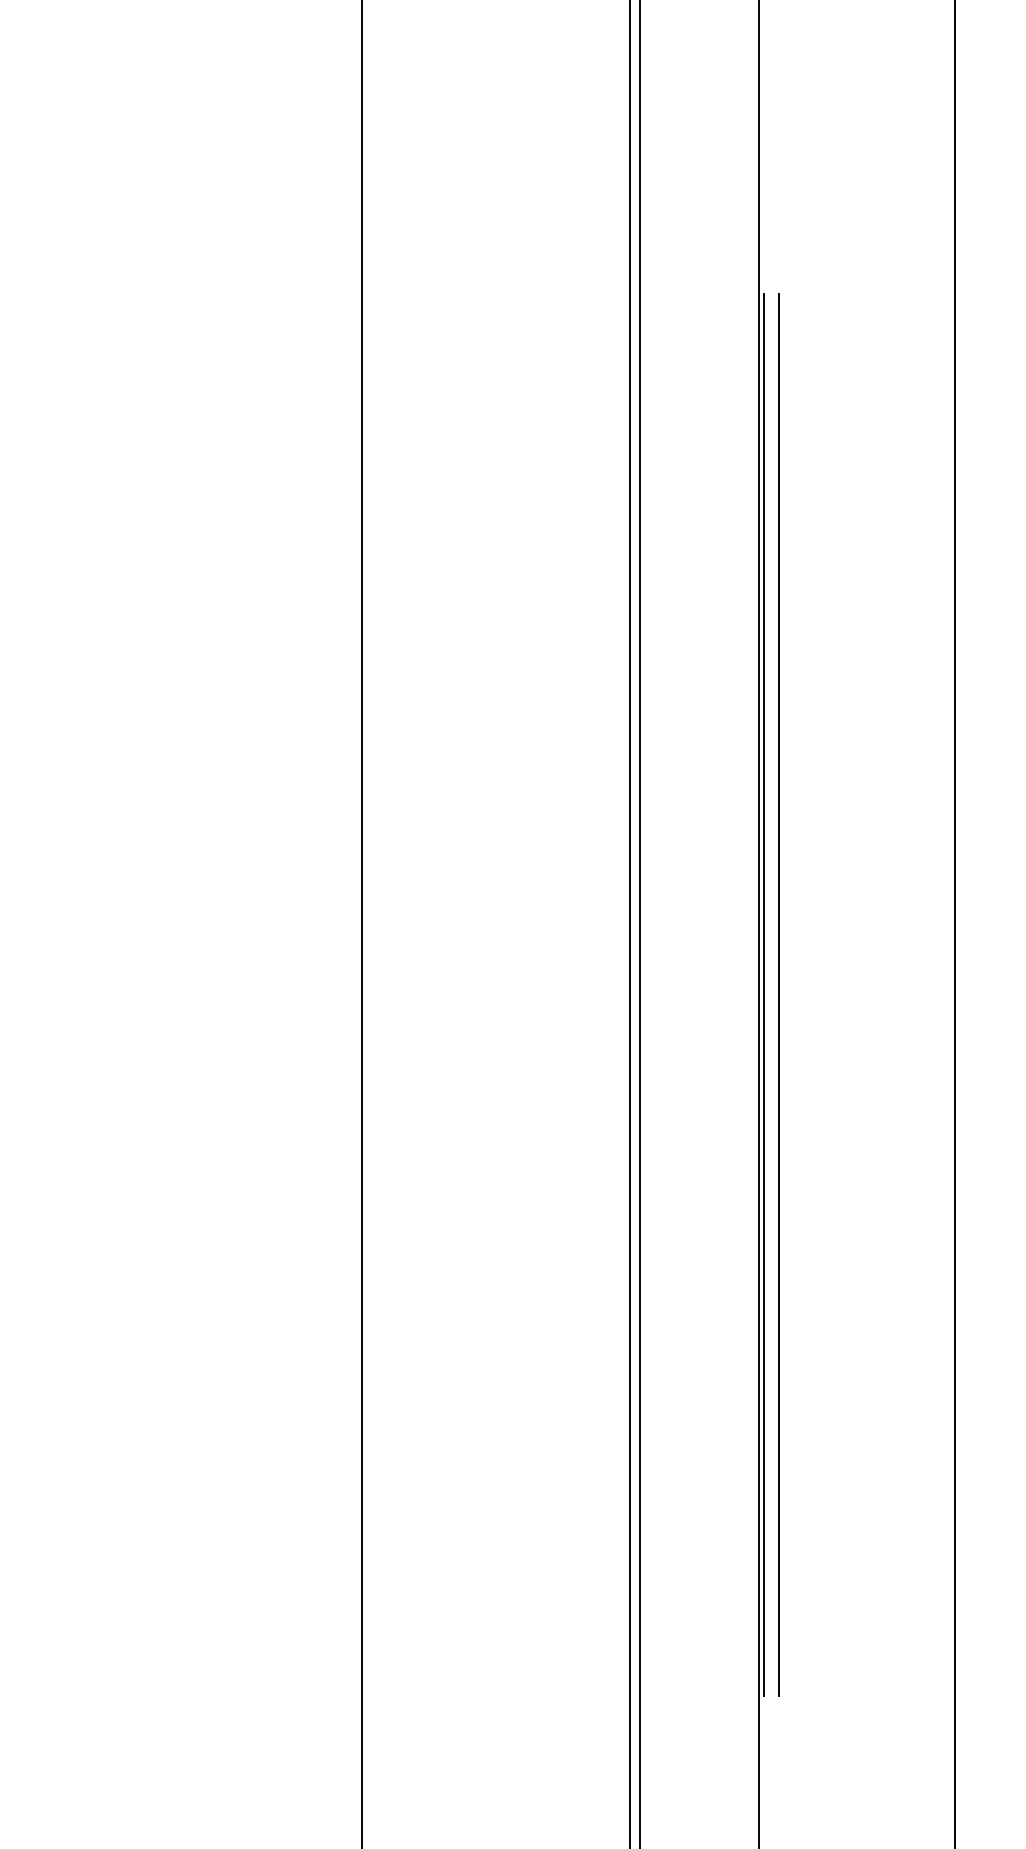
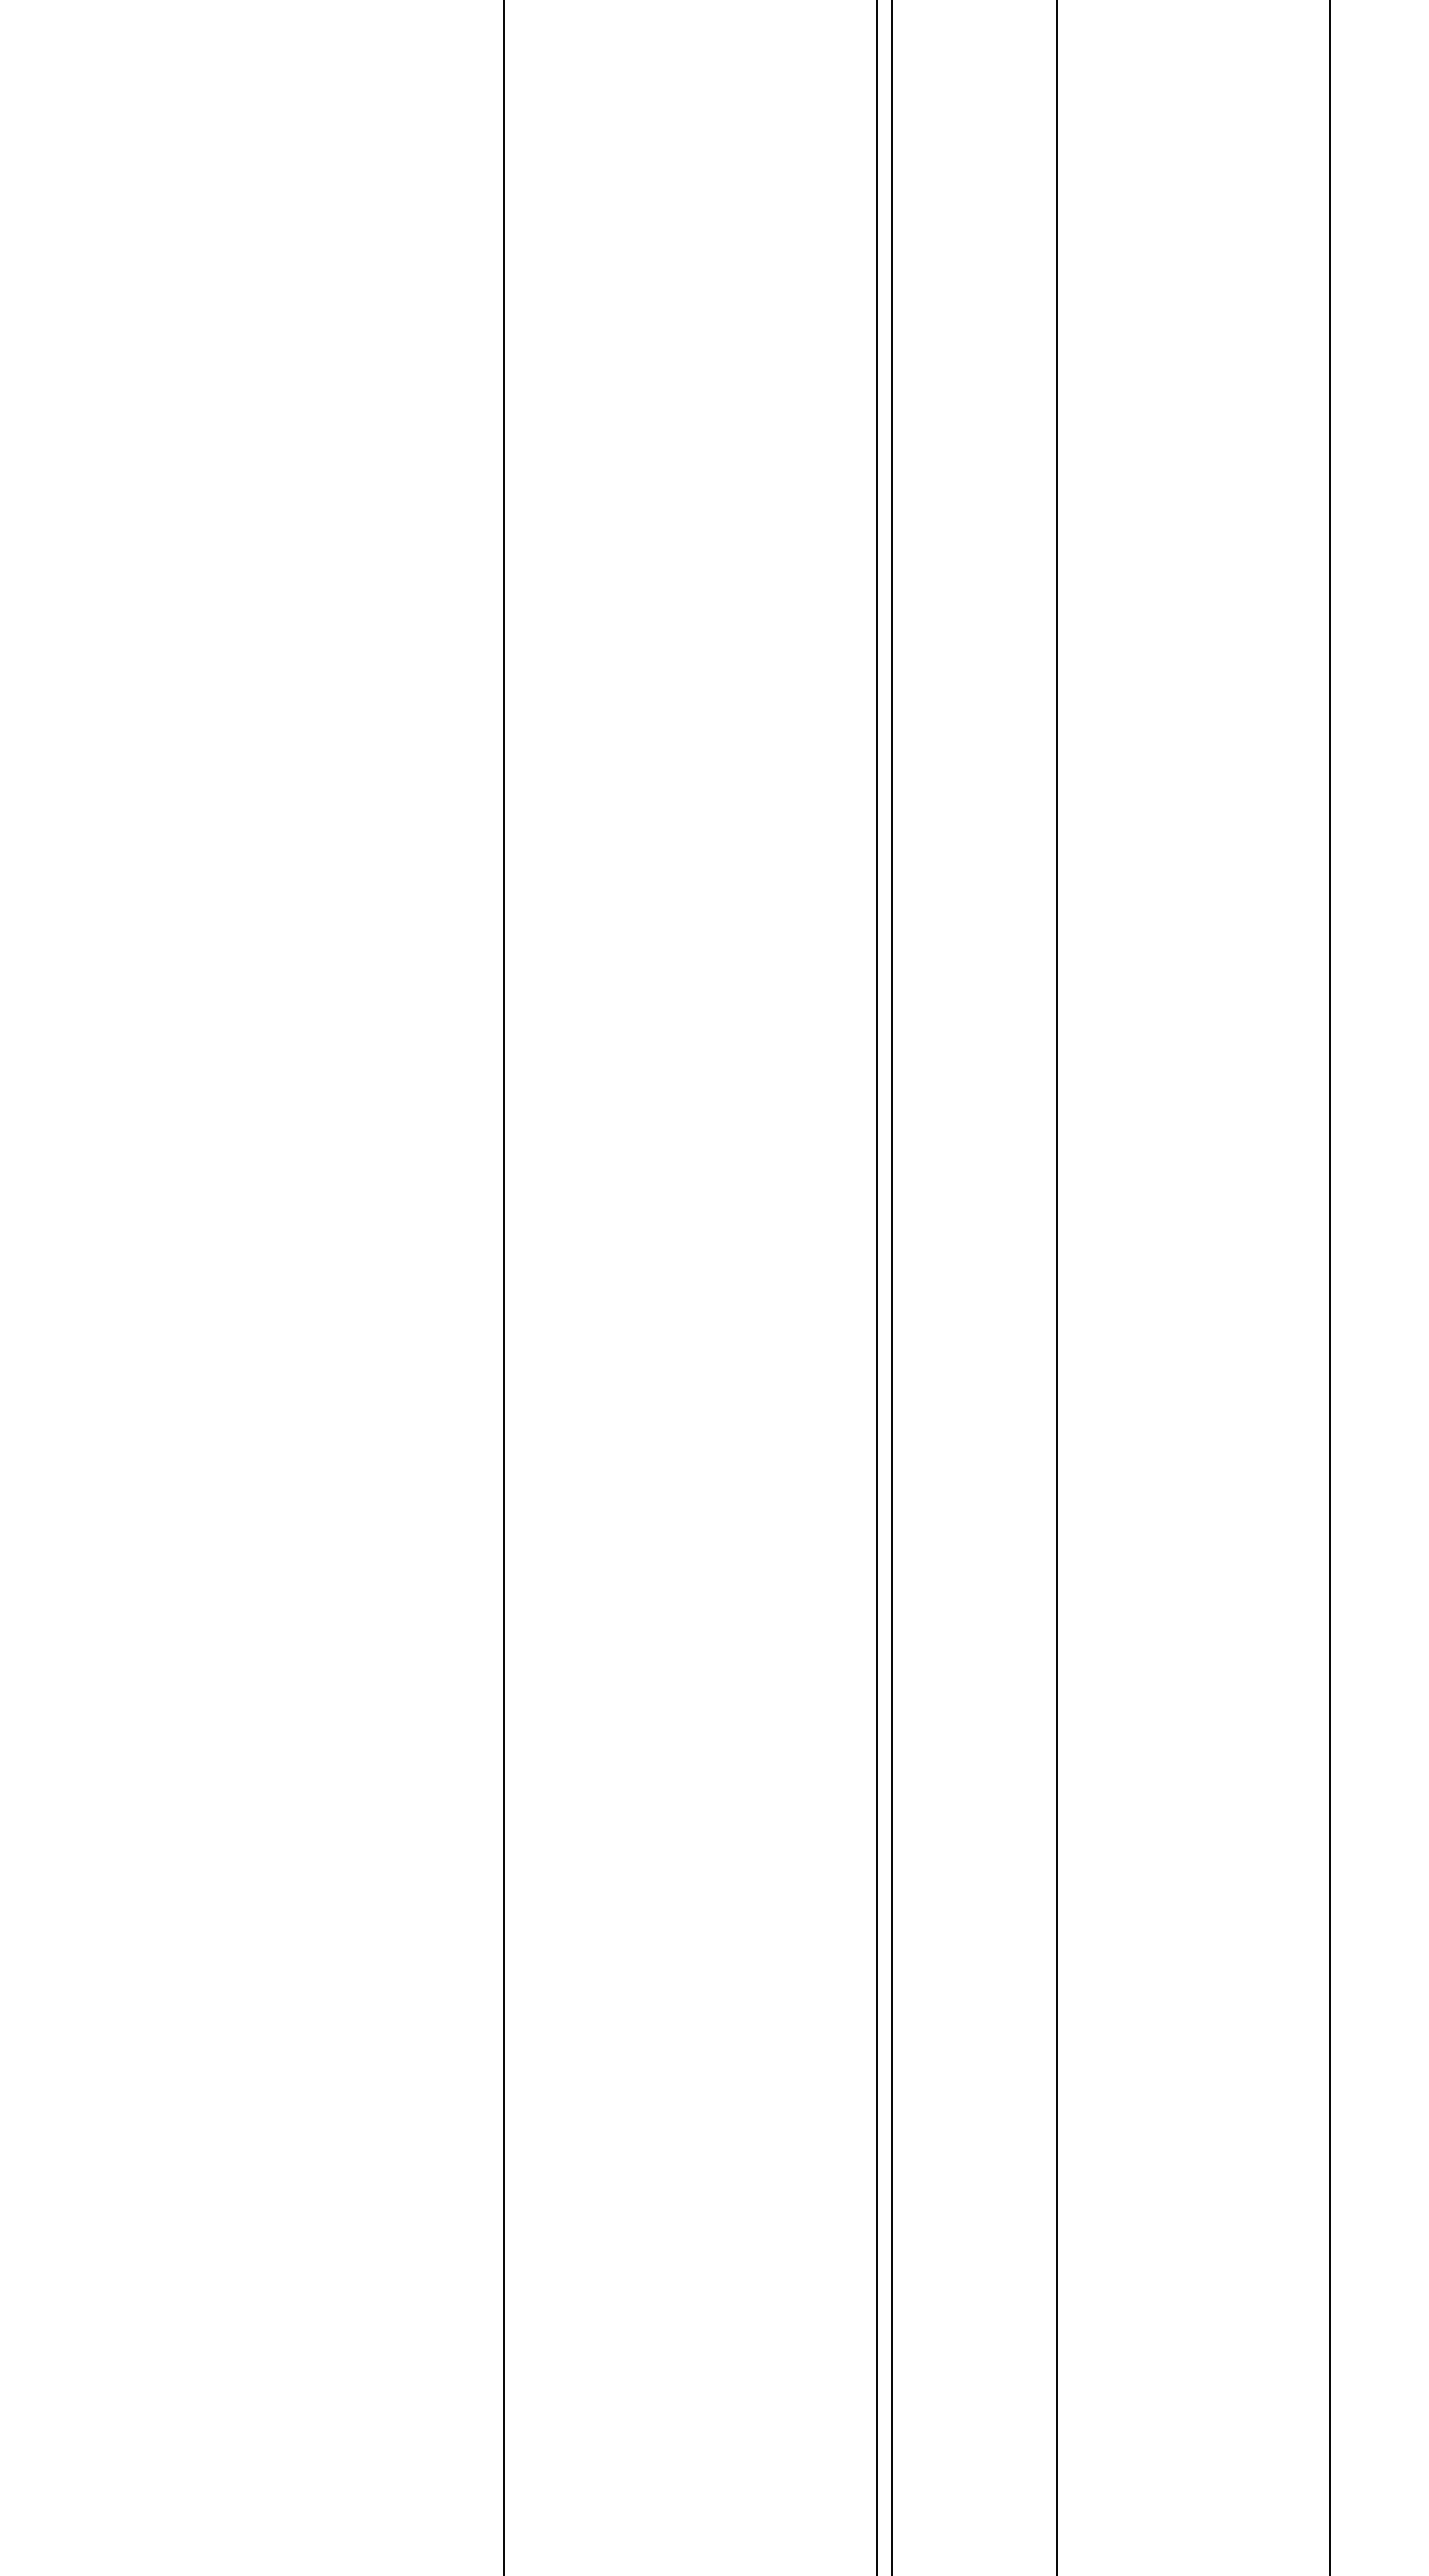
line: (764, 995) -> (1064, 1386), removed
line: (779, 995) -> (1085, 1386), removed

